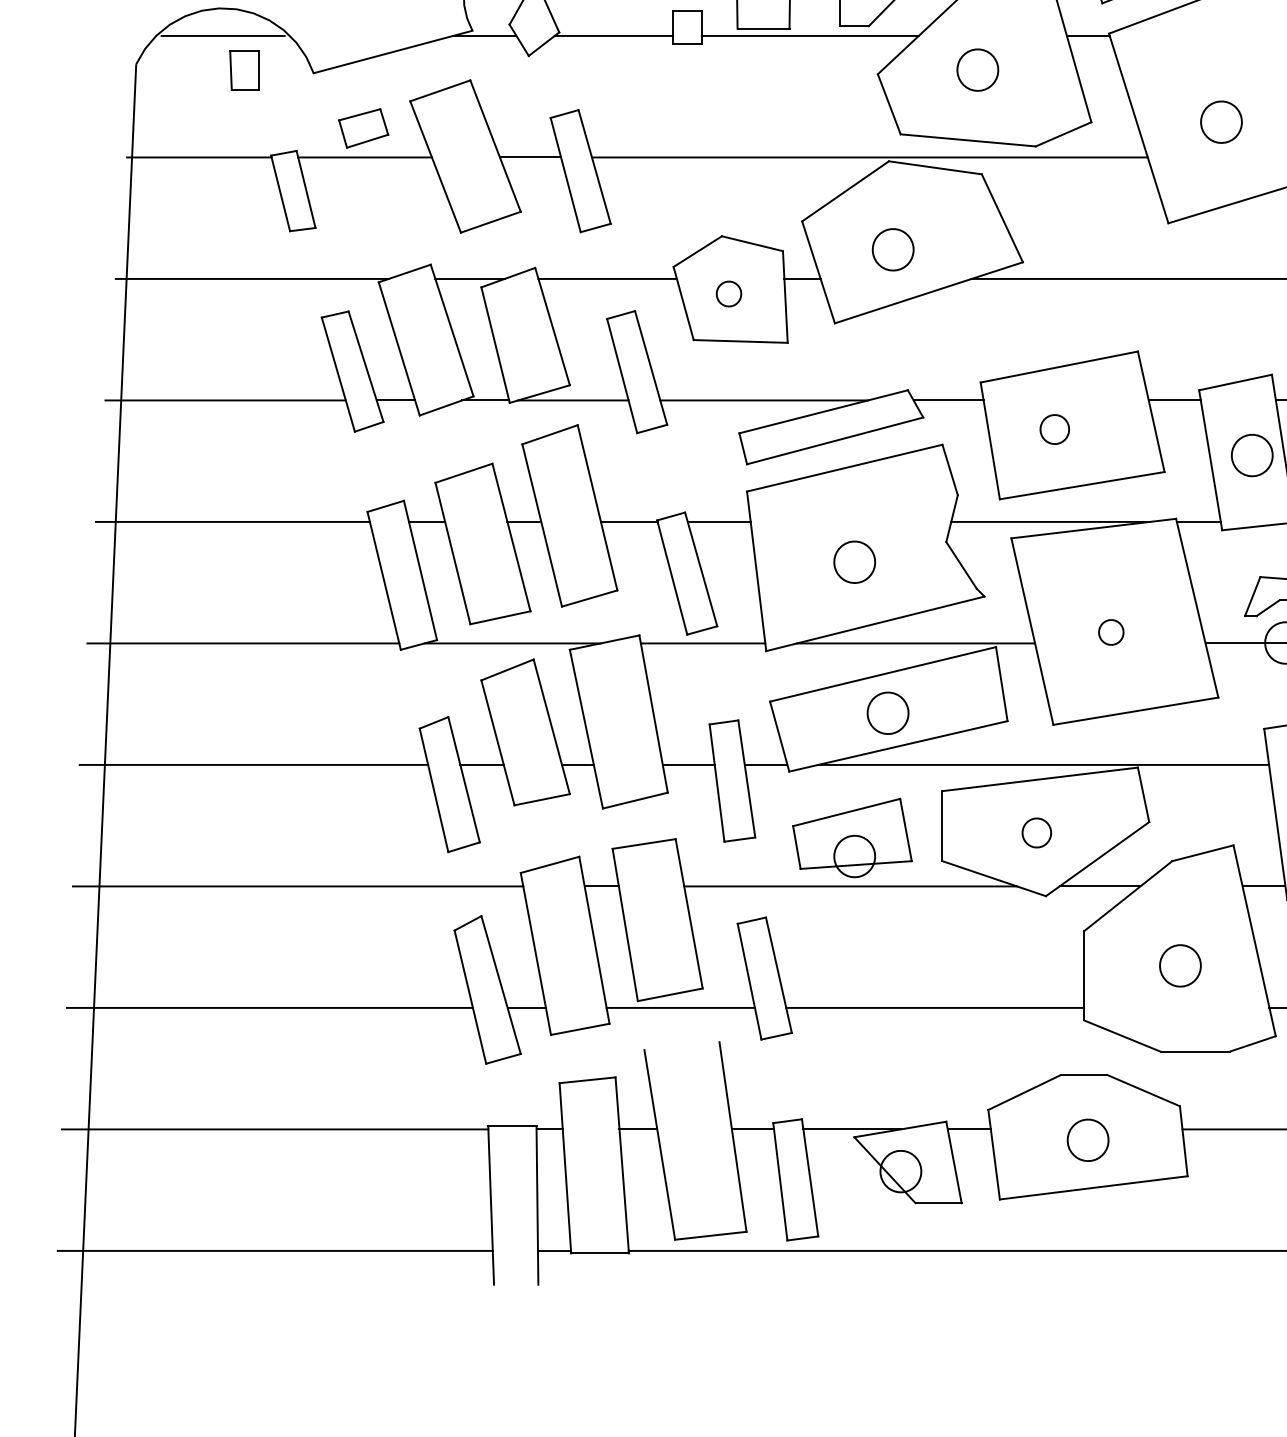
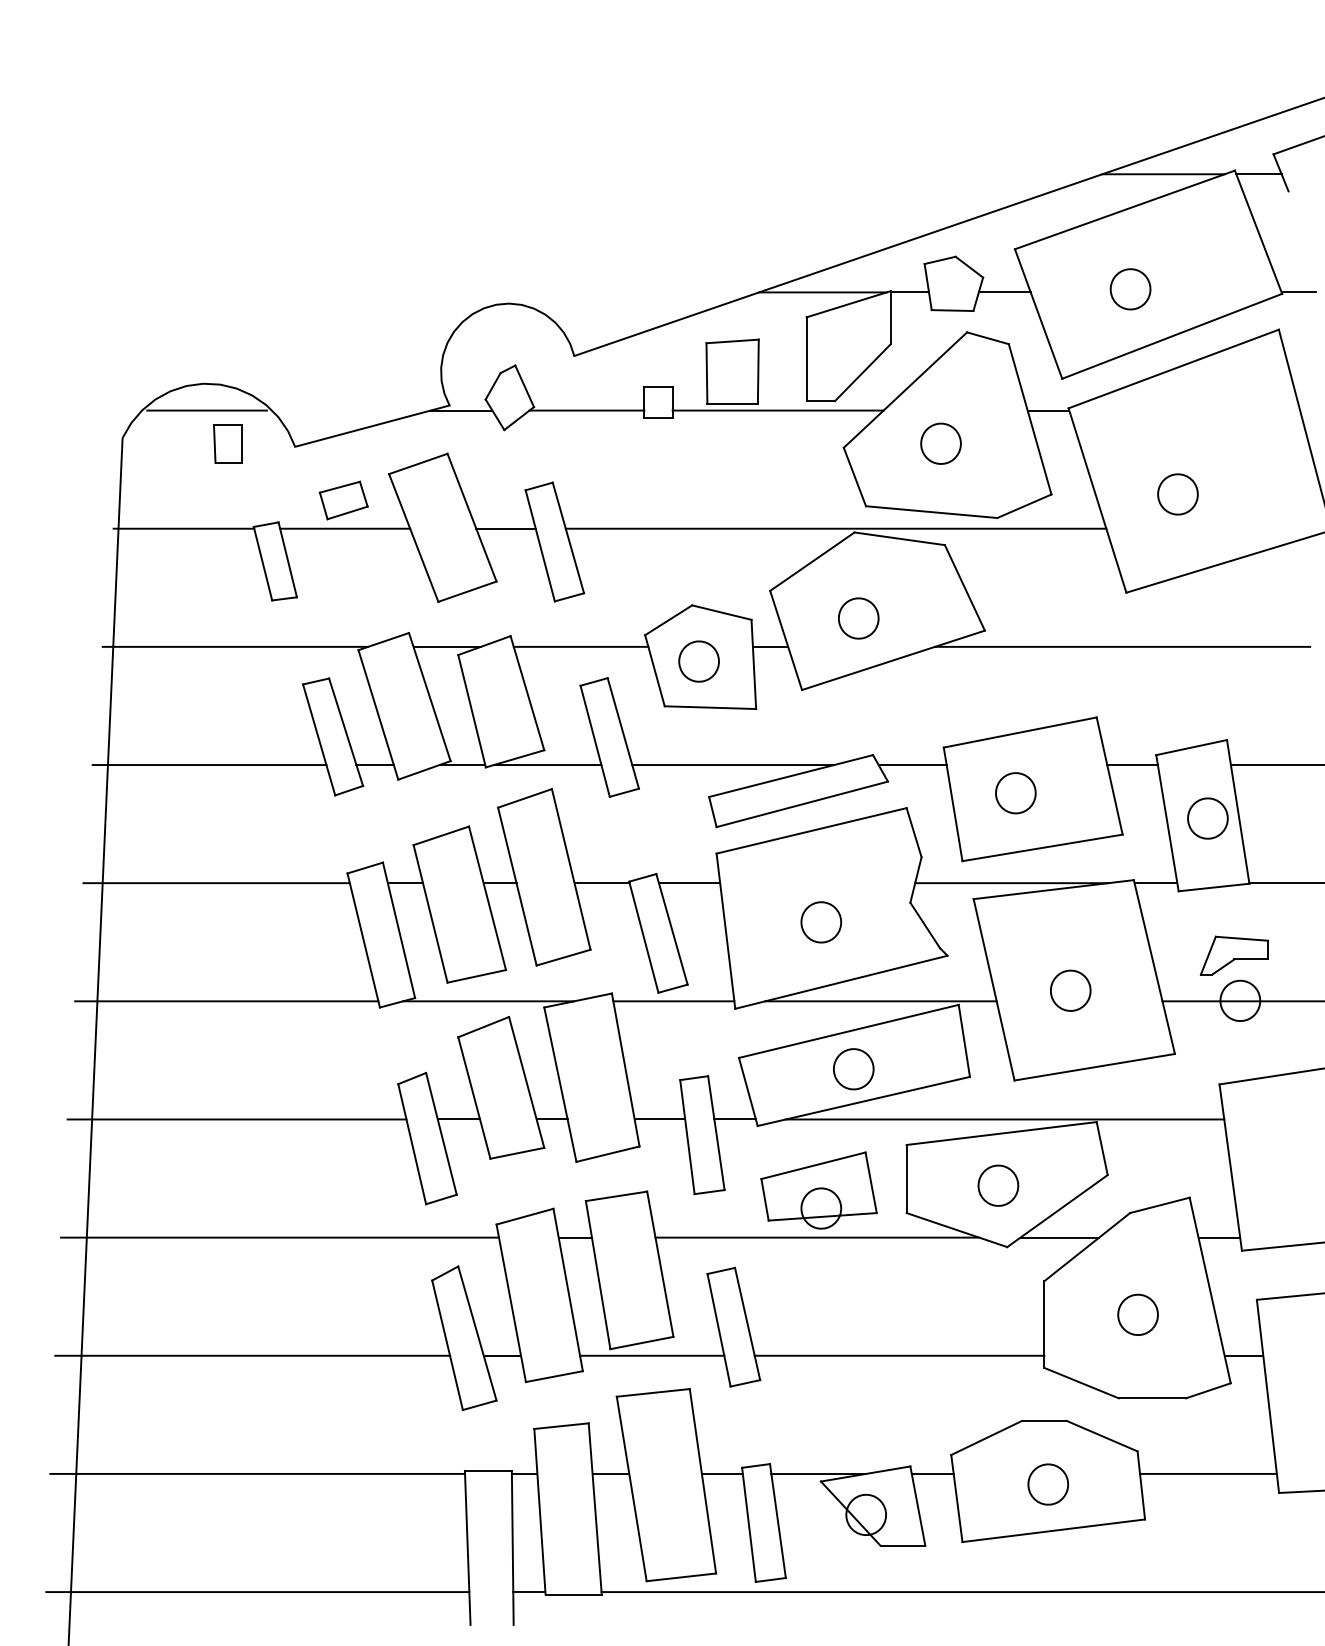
part: (728, 293) -> (698, 661), size x1.67
part: (1054, 429) -> (1015, 793), size x1.43
part: (1110, 632) -> (1070, 990), size x1.67
part: (1036, 832) -> (998, 1185), size x1.43
line: (681, 1045) -> (652, 1392), added

